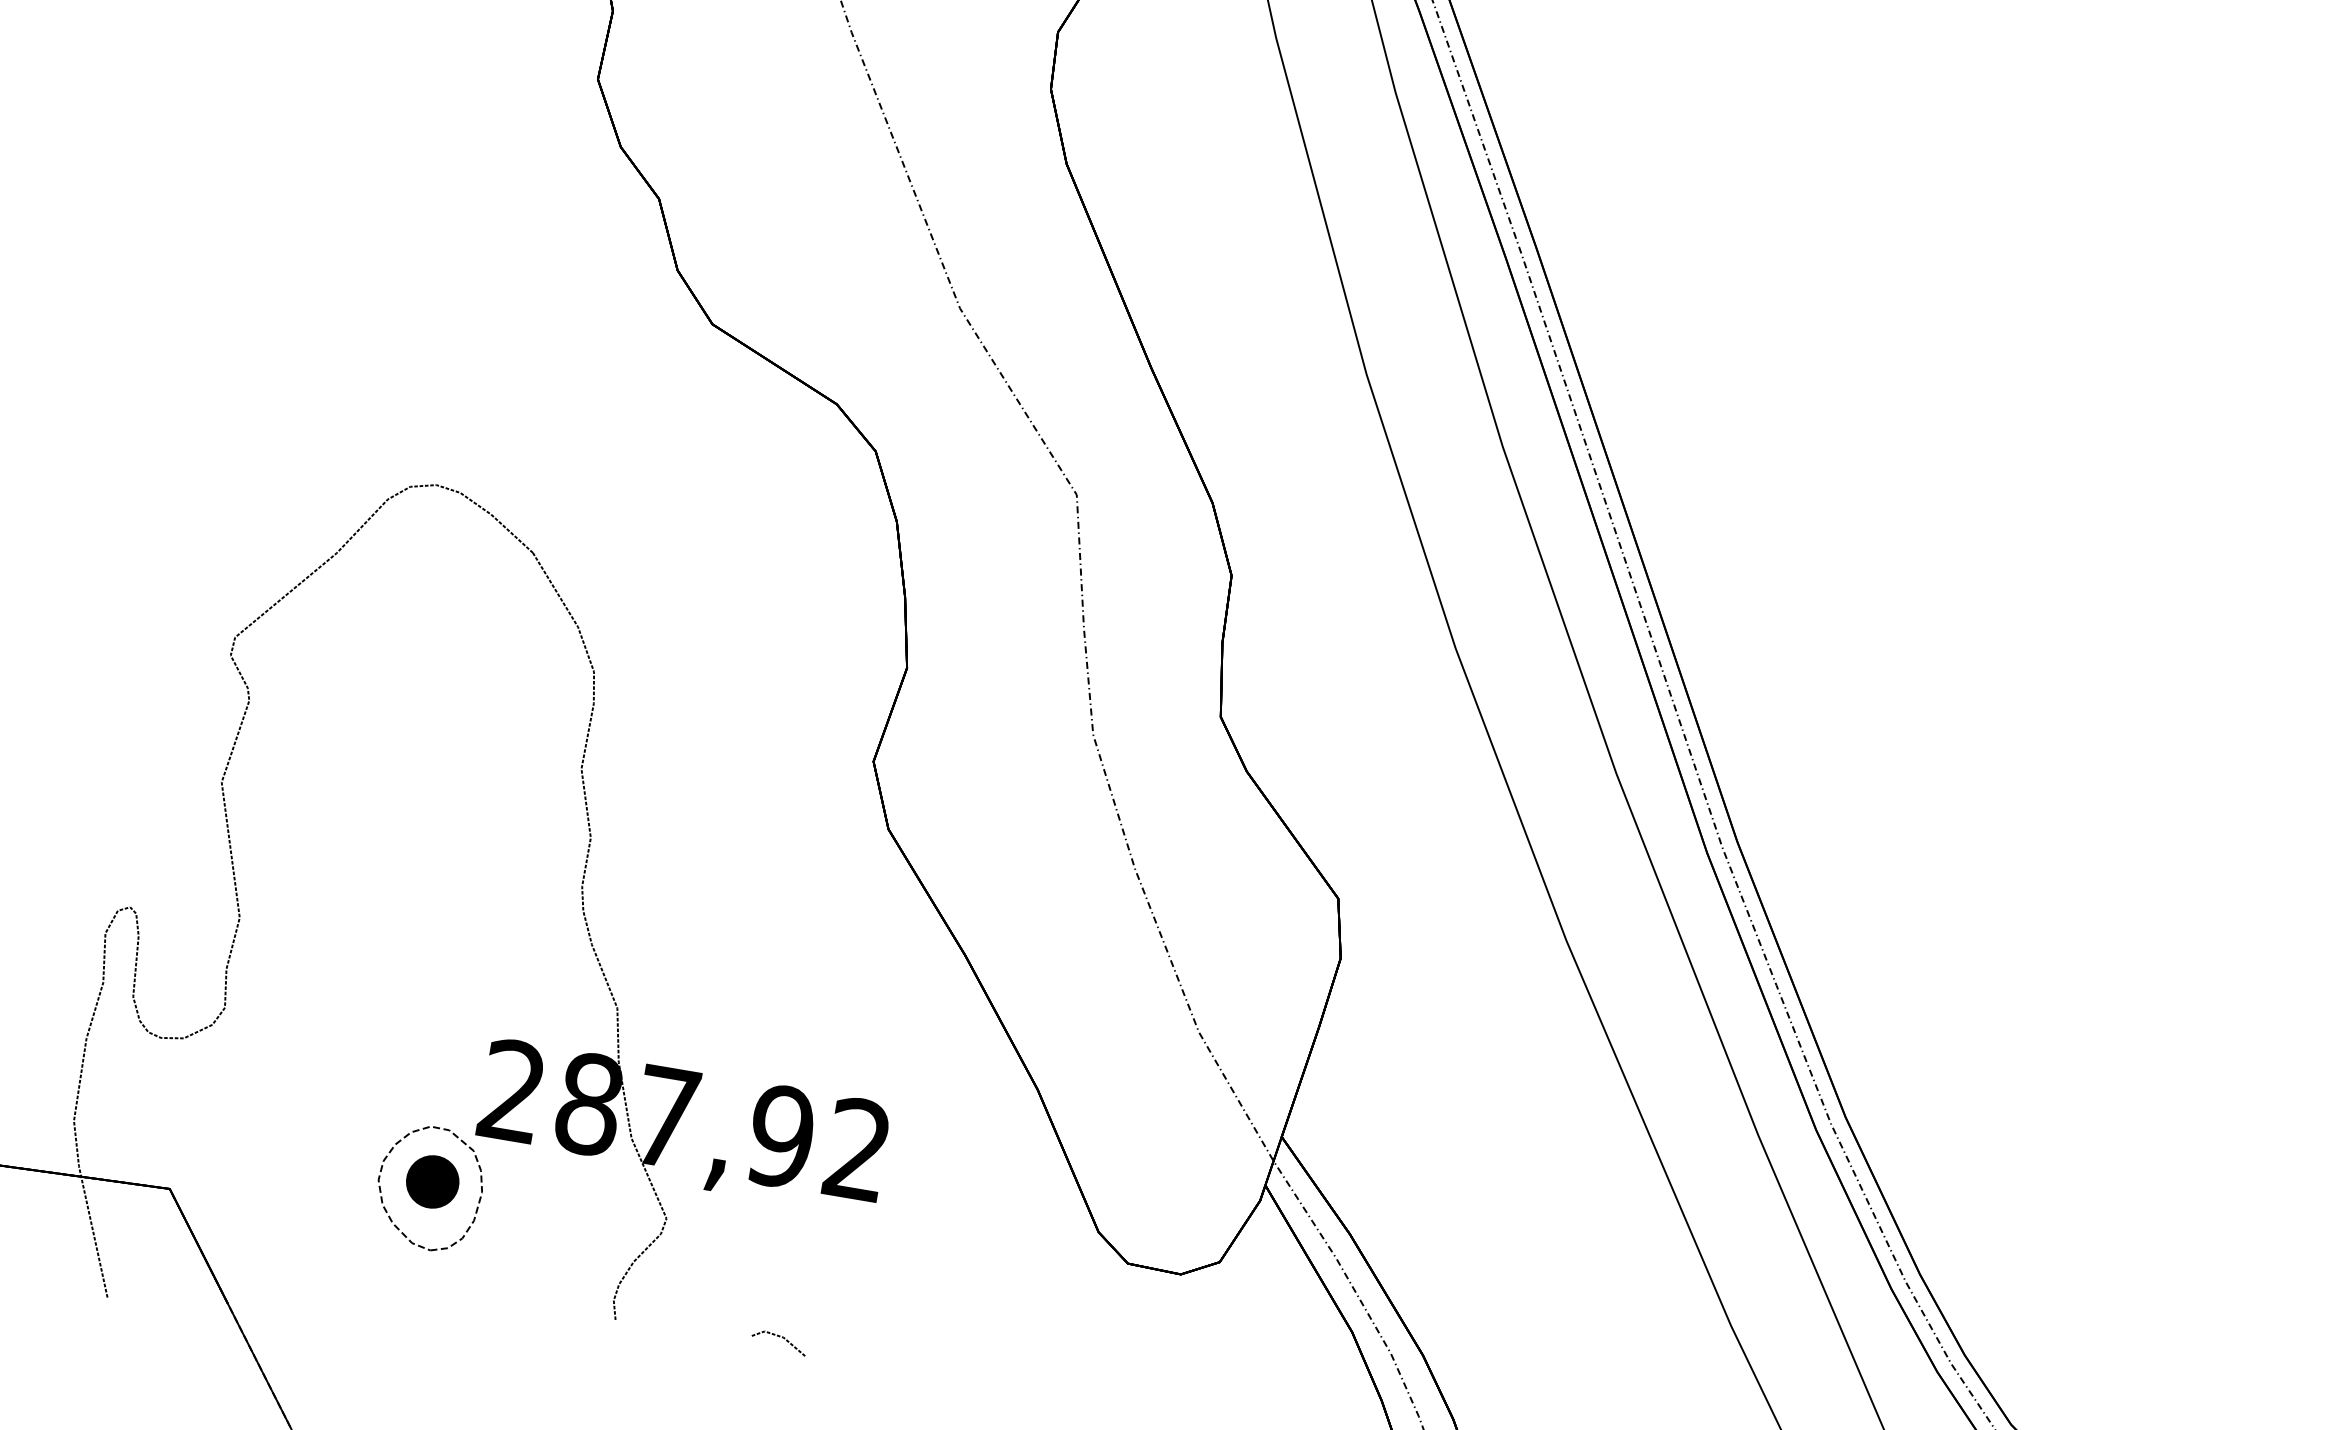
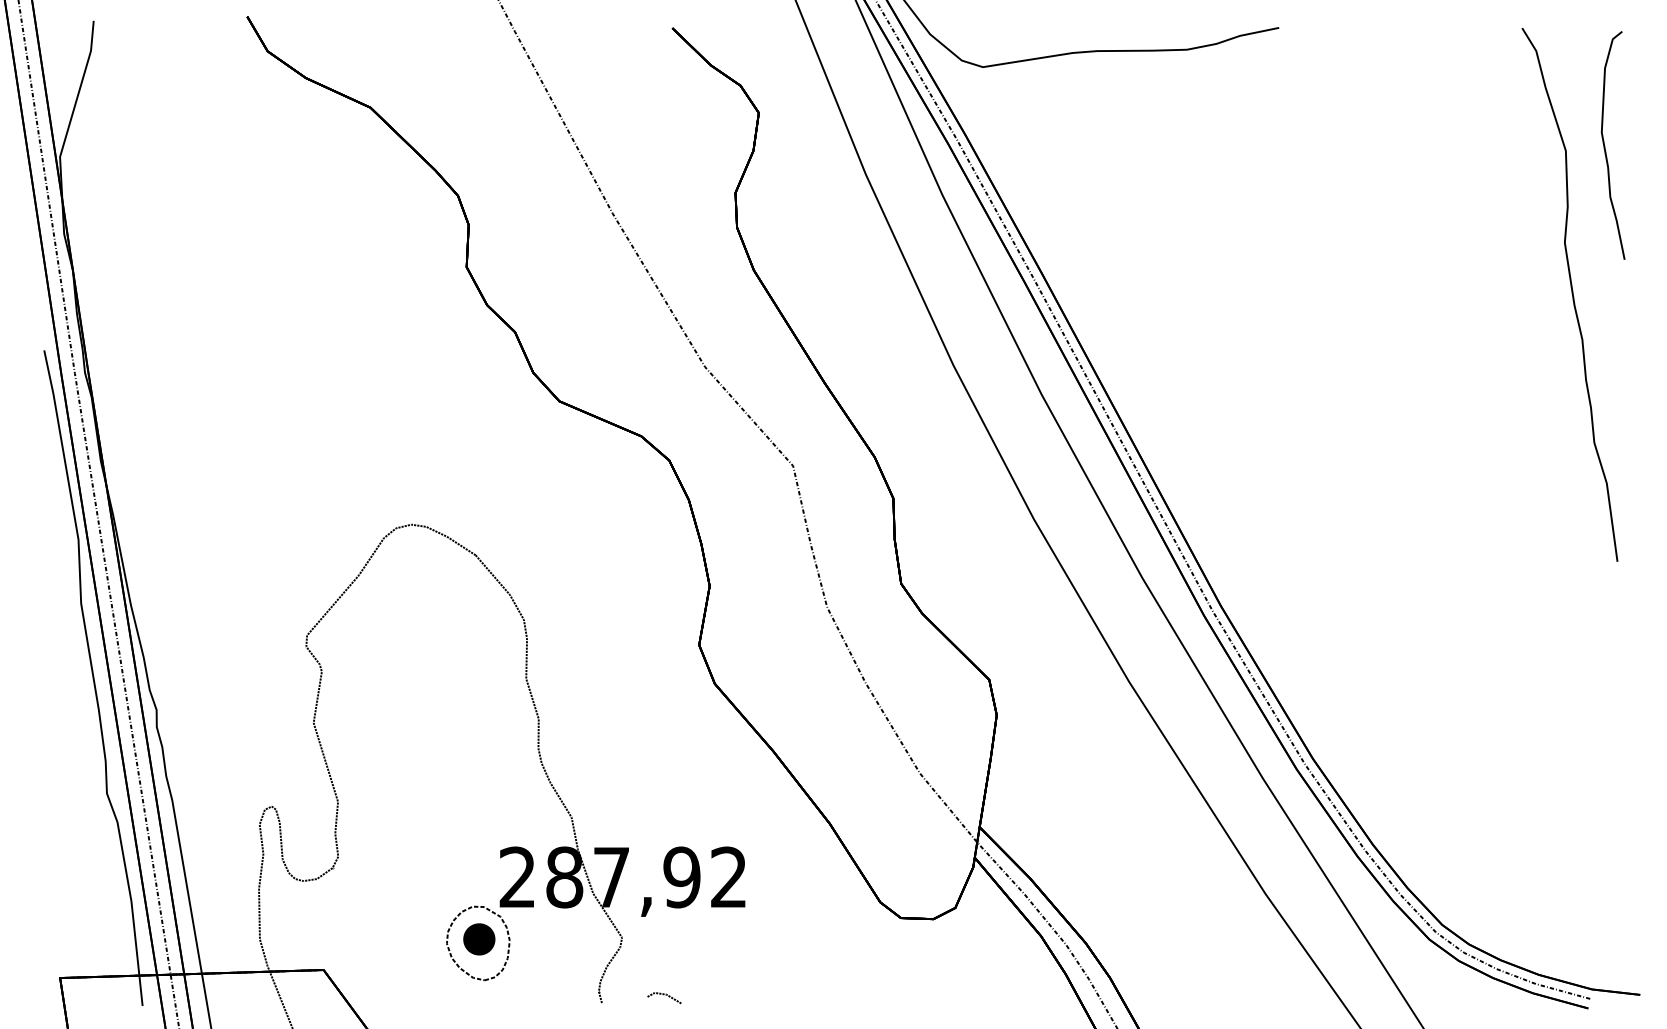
line: (779, 1338) -> (664, 995), moved

